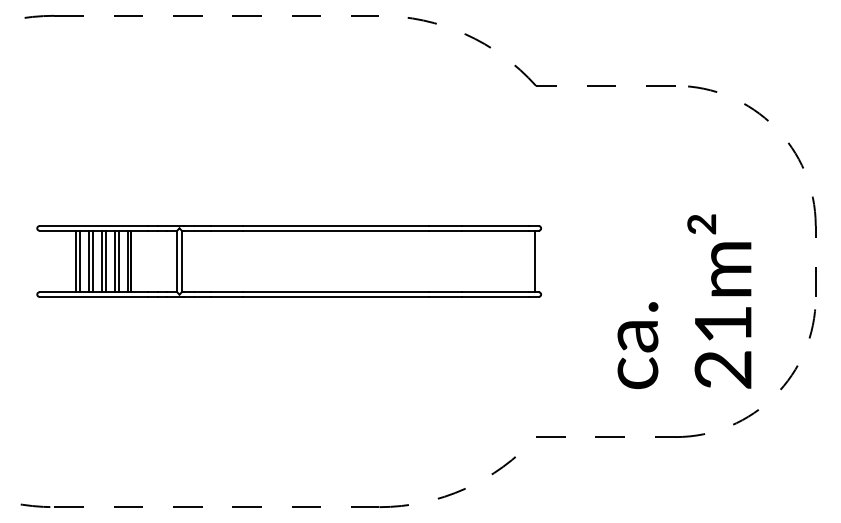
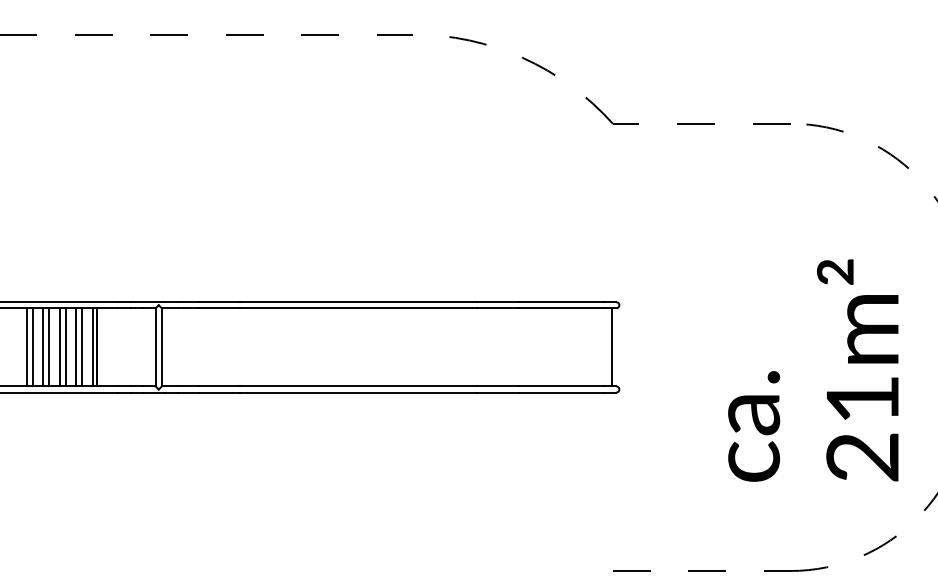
text: (684, 301) -> (813, 370), moved

